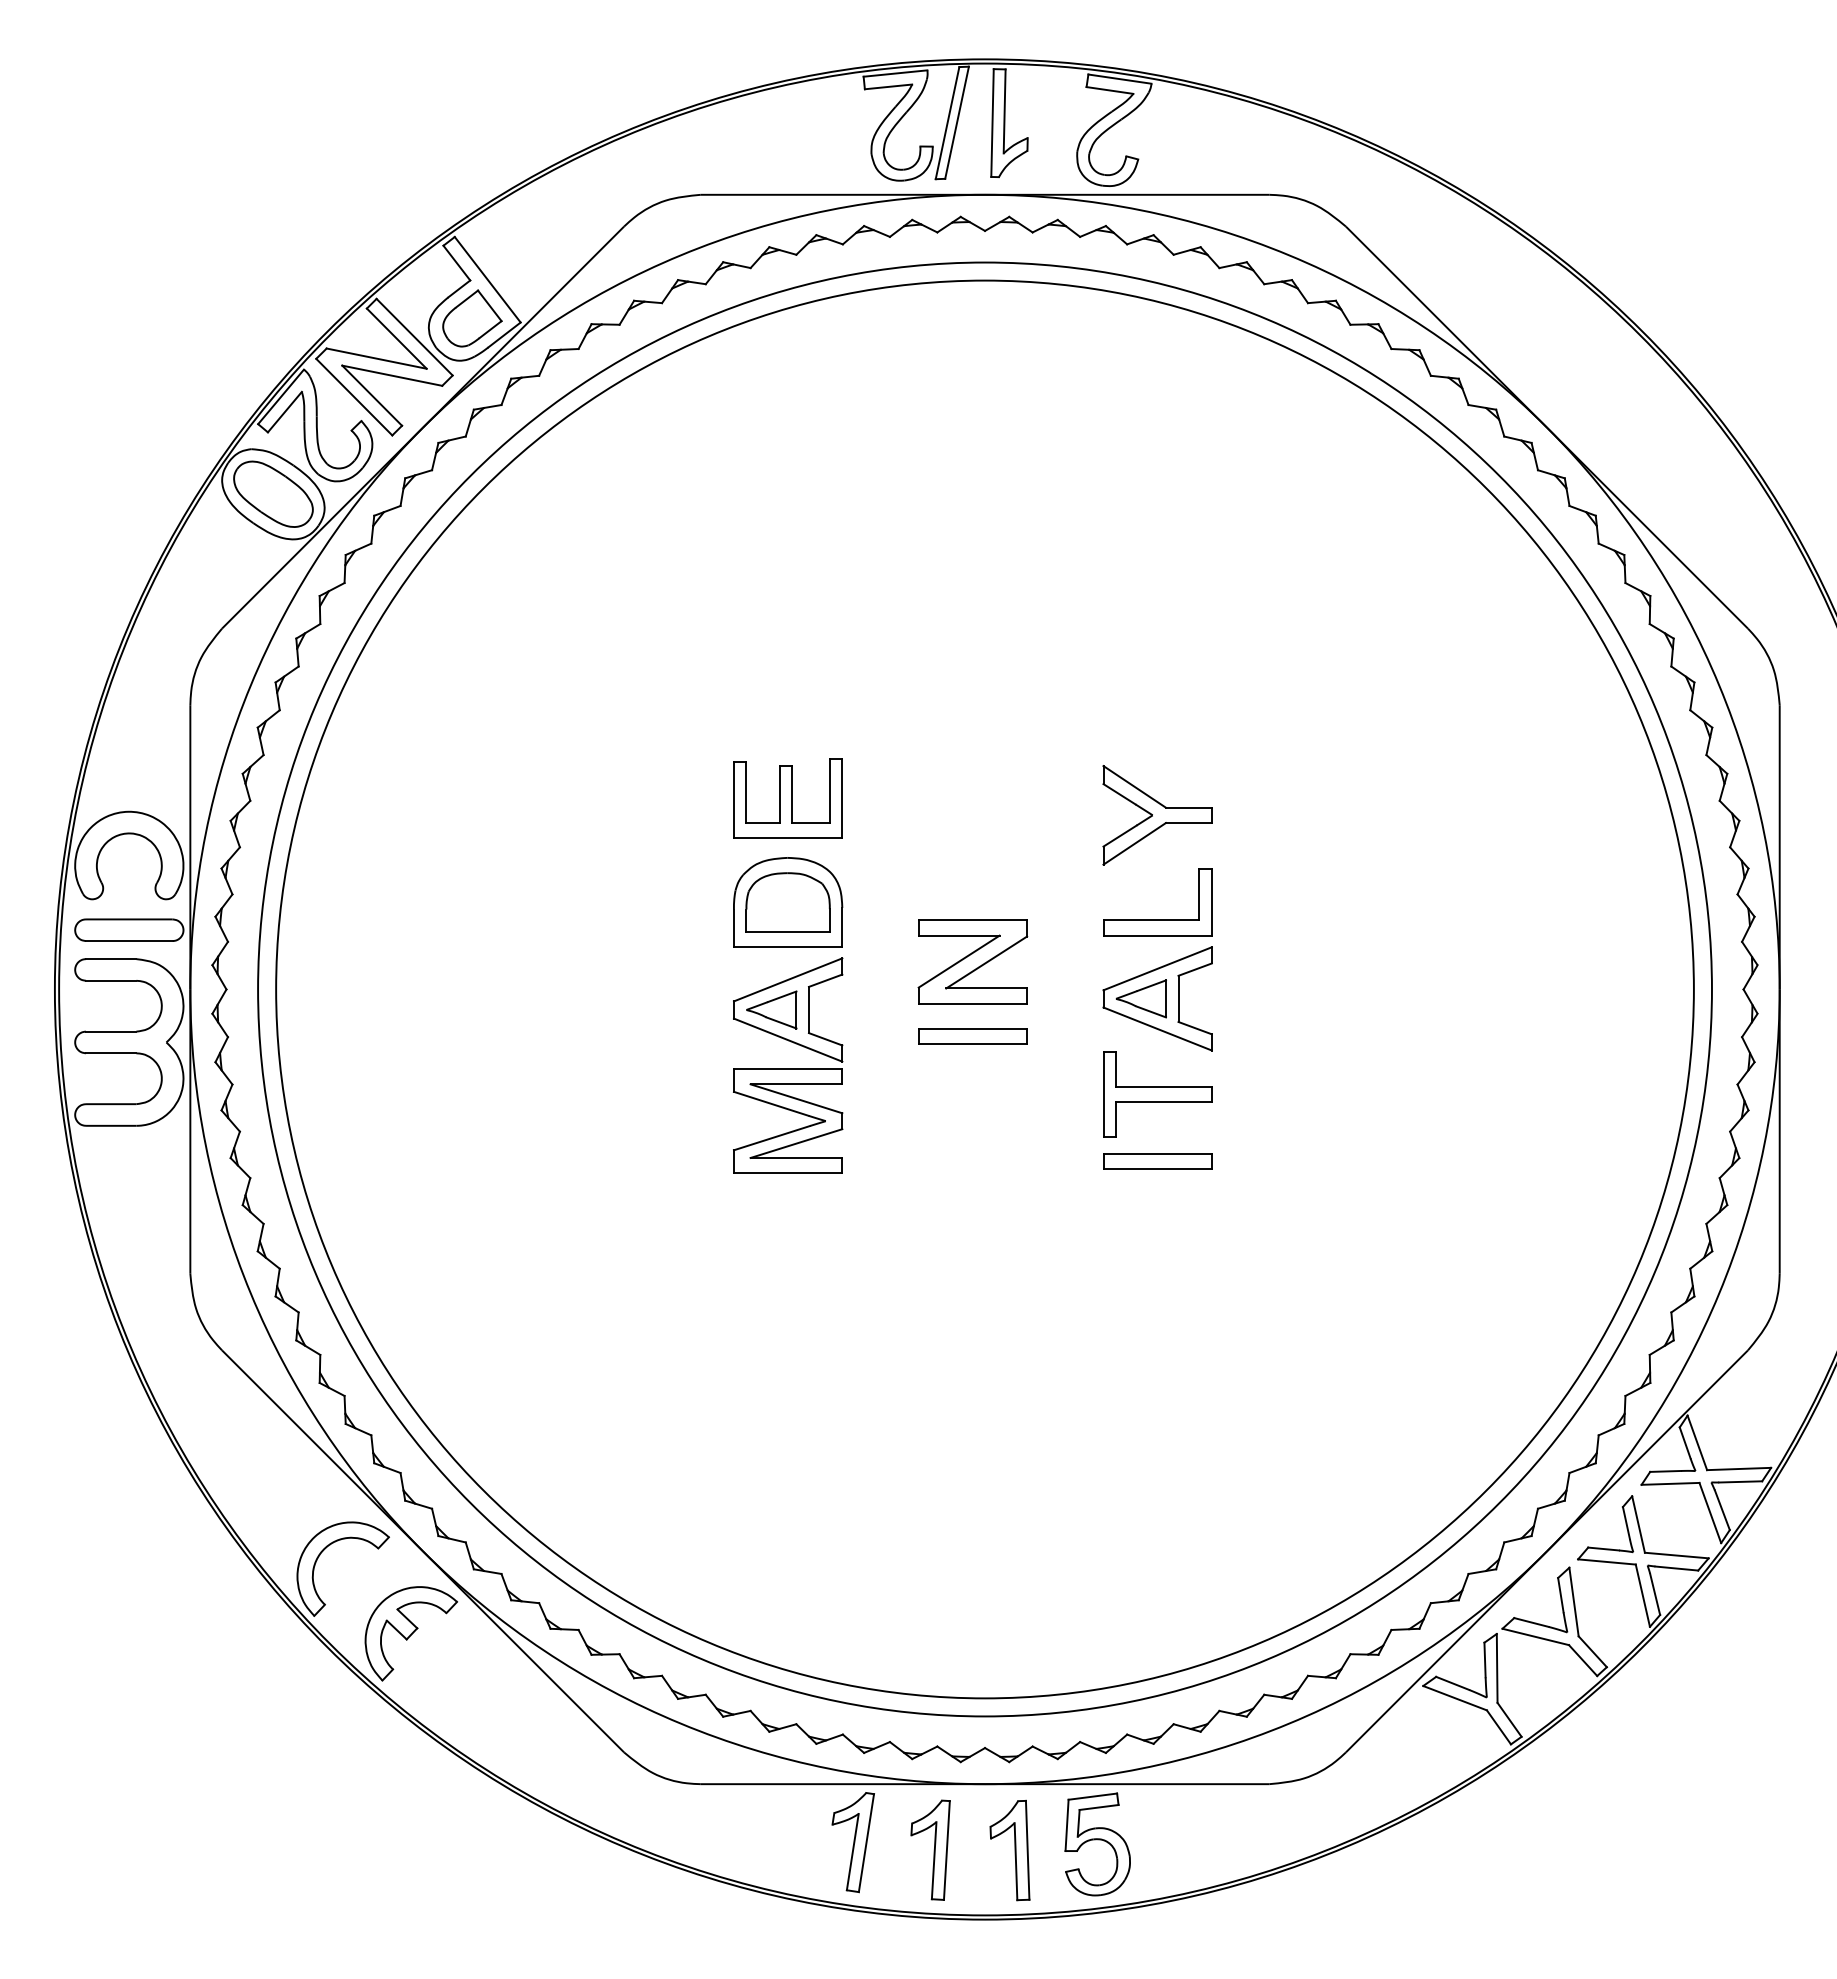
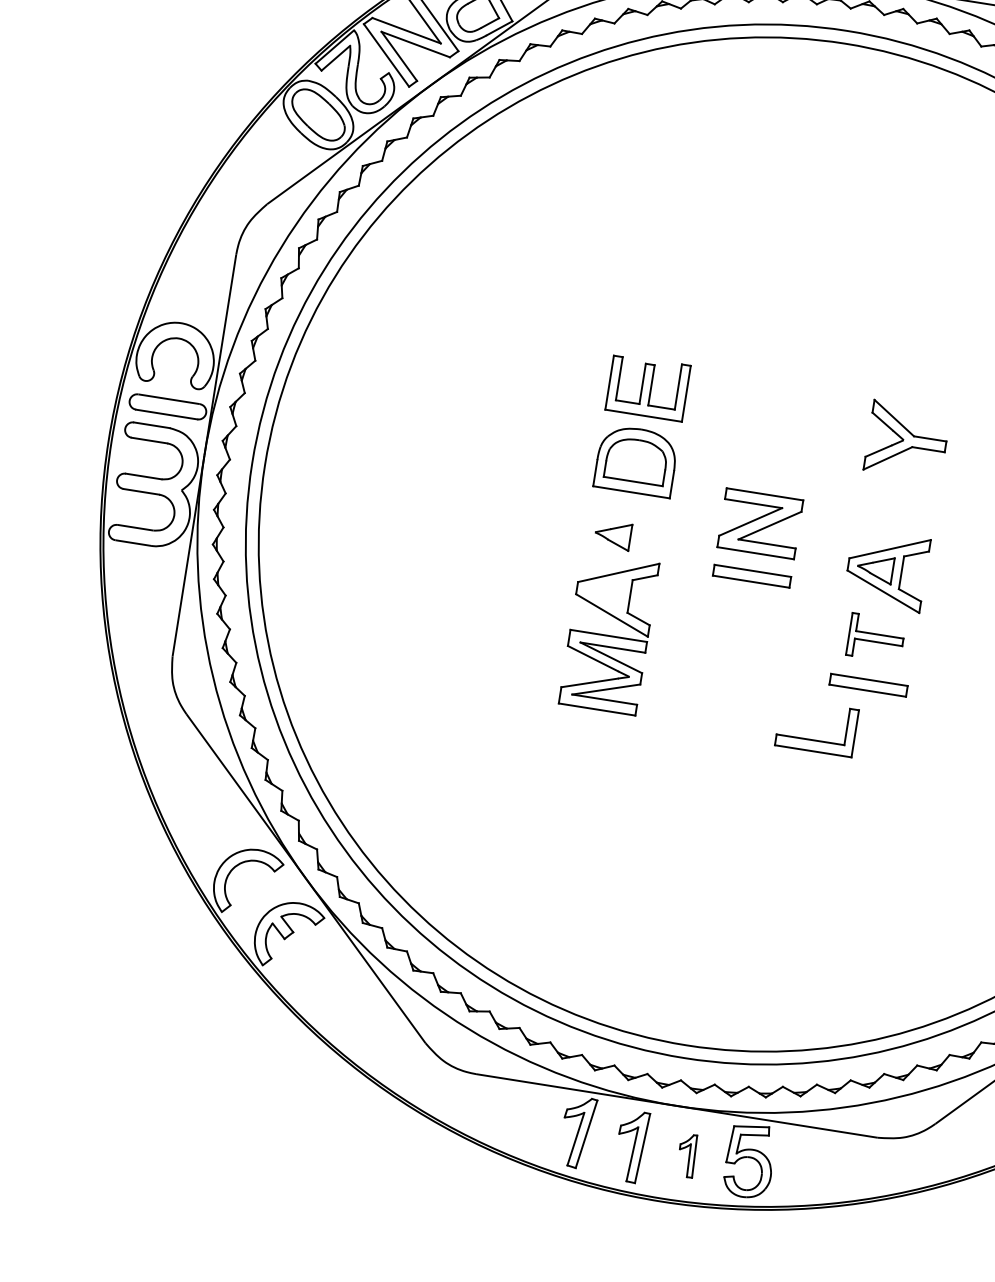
part: (1157, 919) -> (814, 739), moved
part: (788, 1065) -> (609, 633), moved
part: (1157, 1094) -> (875, 638), size x0.7
part: (1009, 1850) -> (686, 1155), size x0.6

